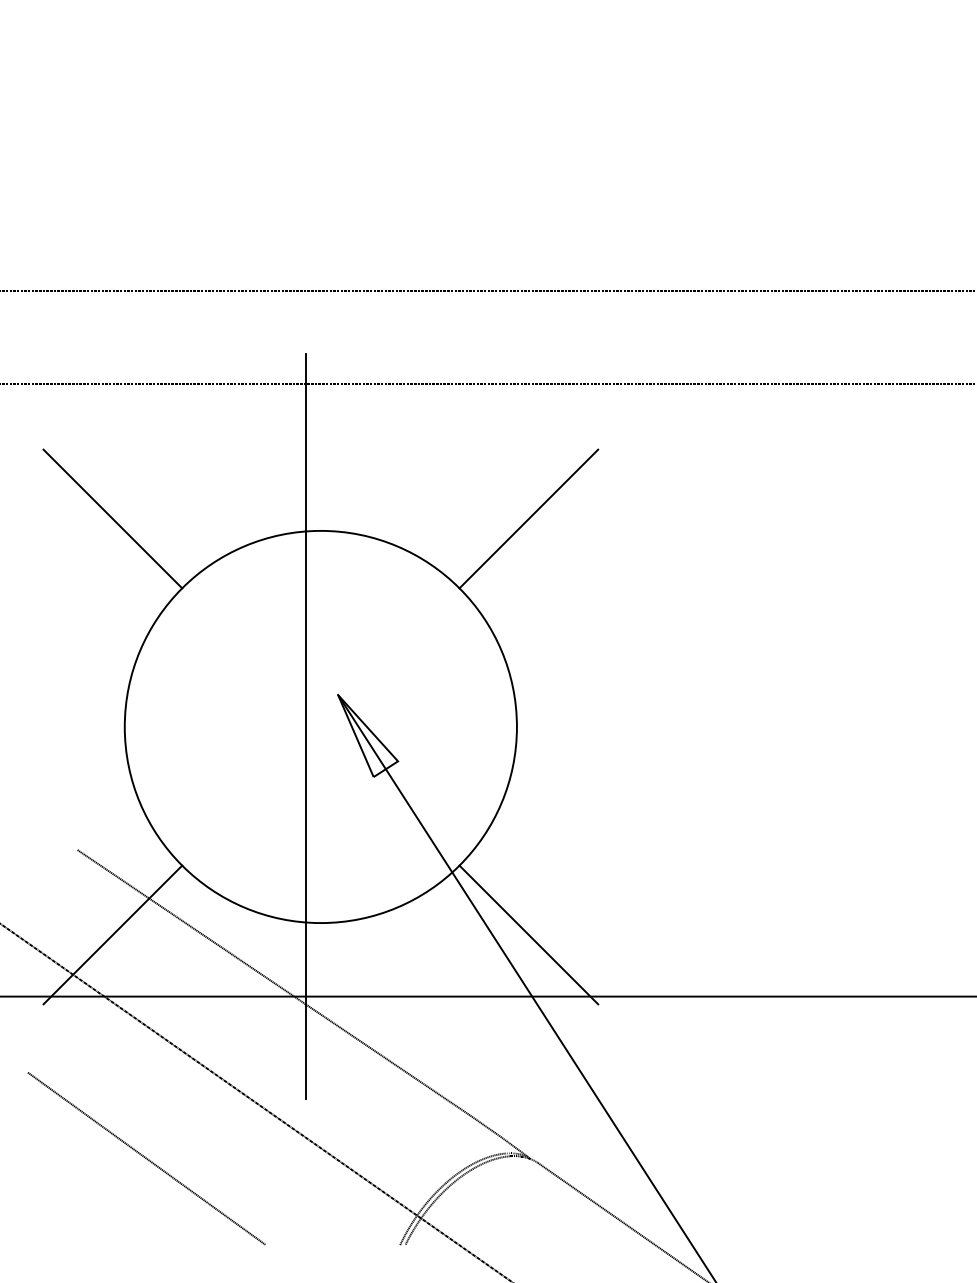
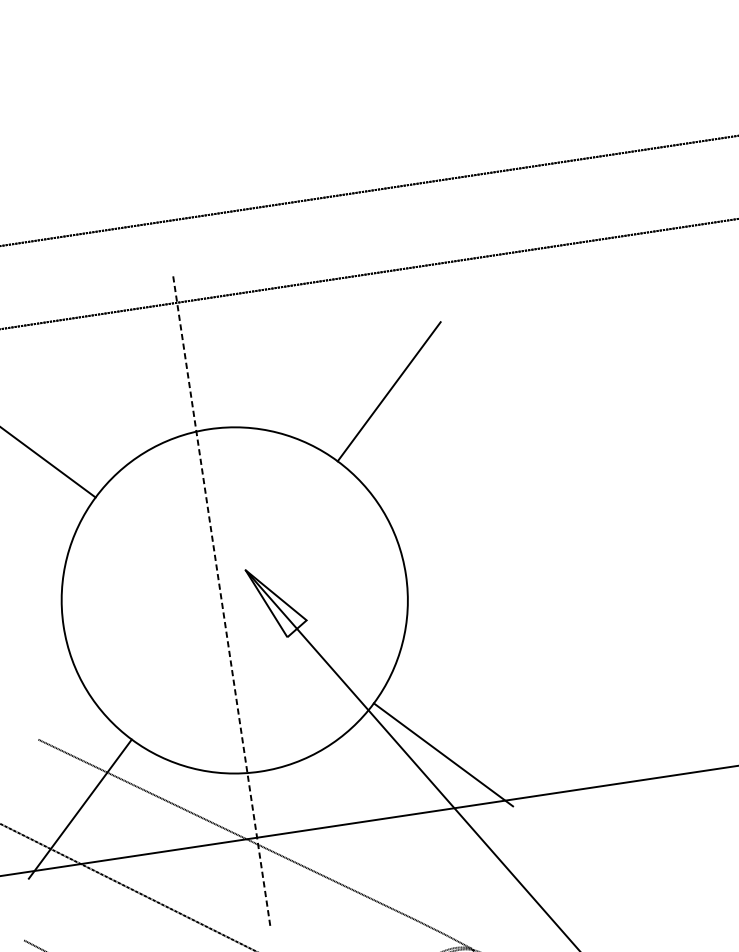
line: (306, 726) -> (222, 601), solid -> dashed

